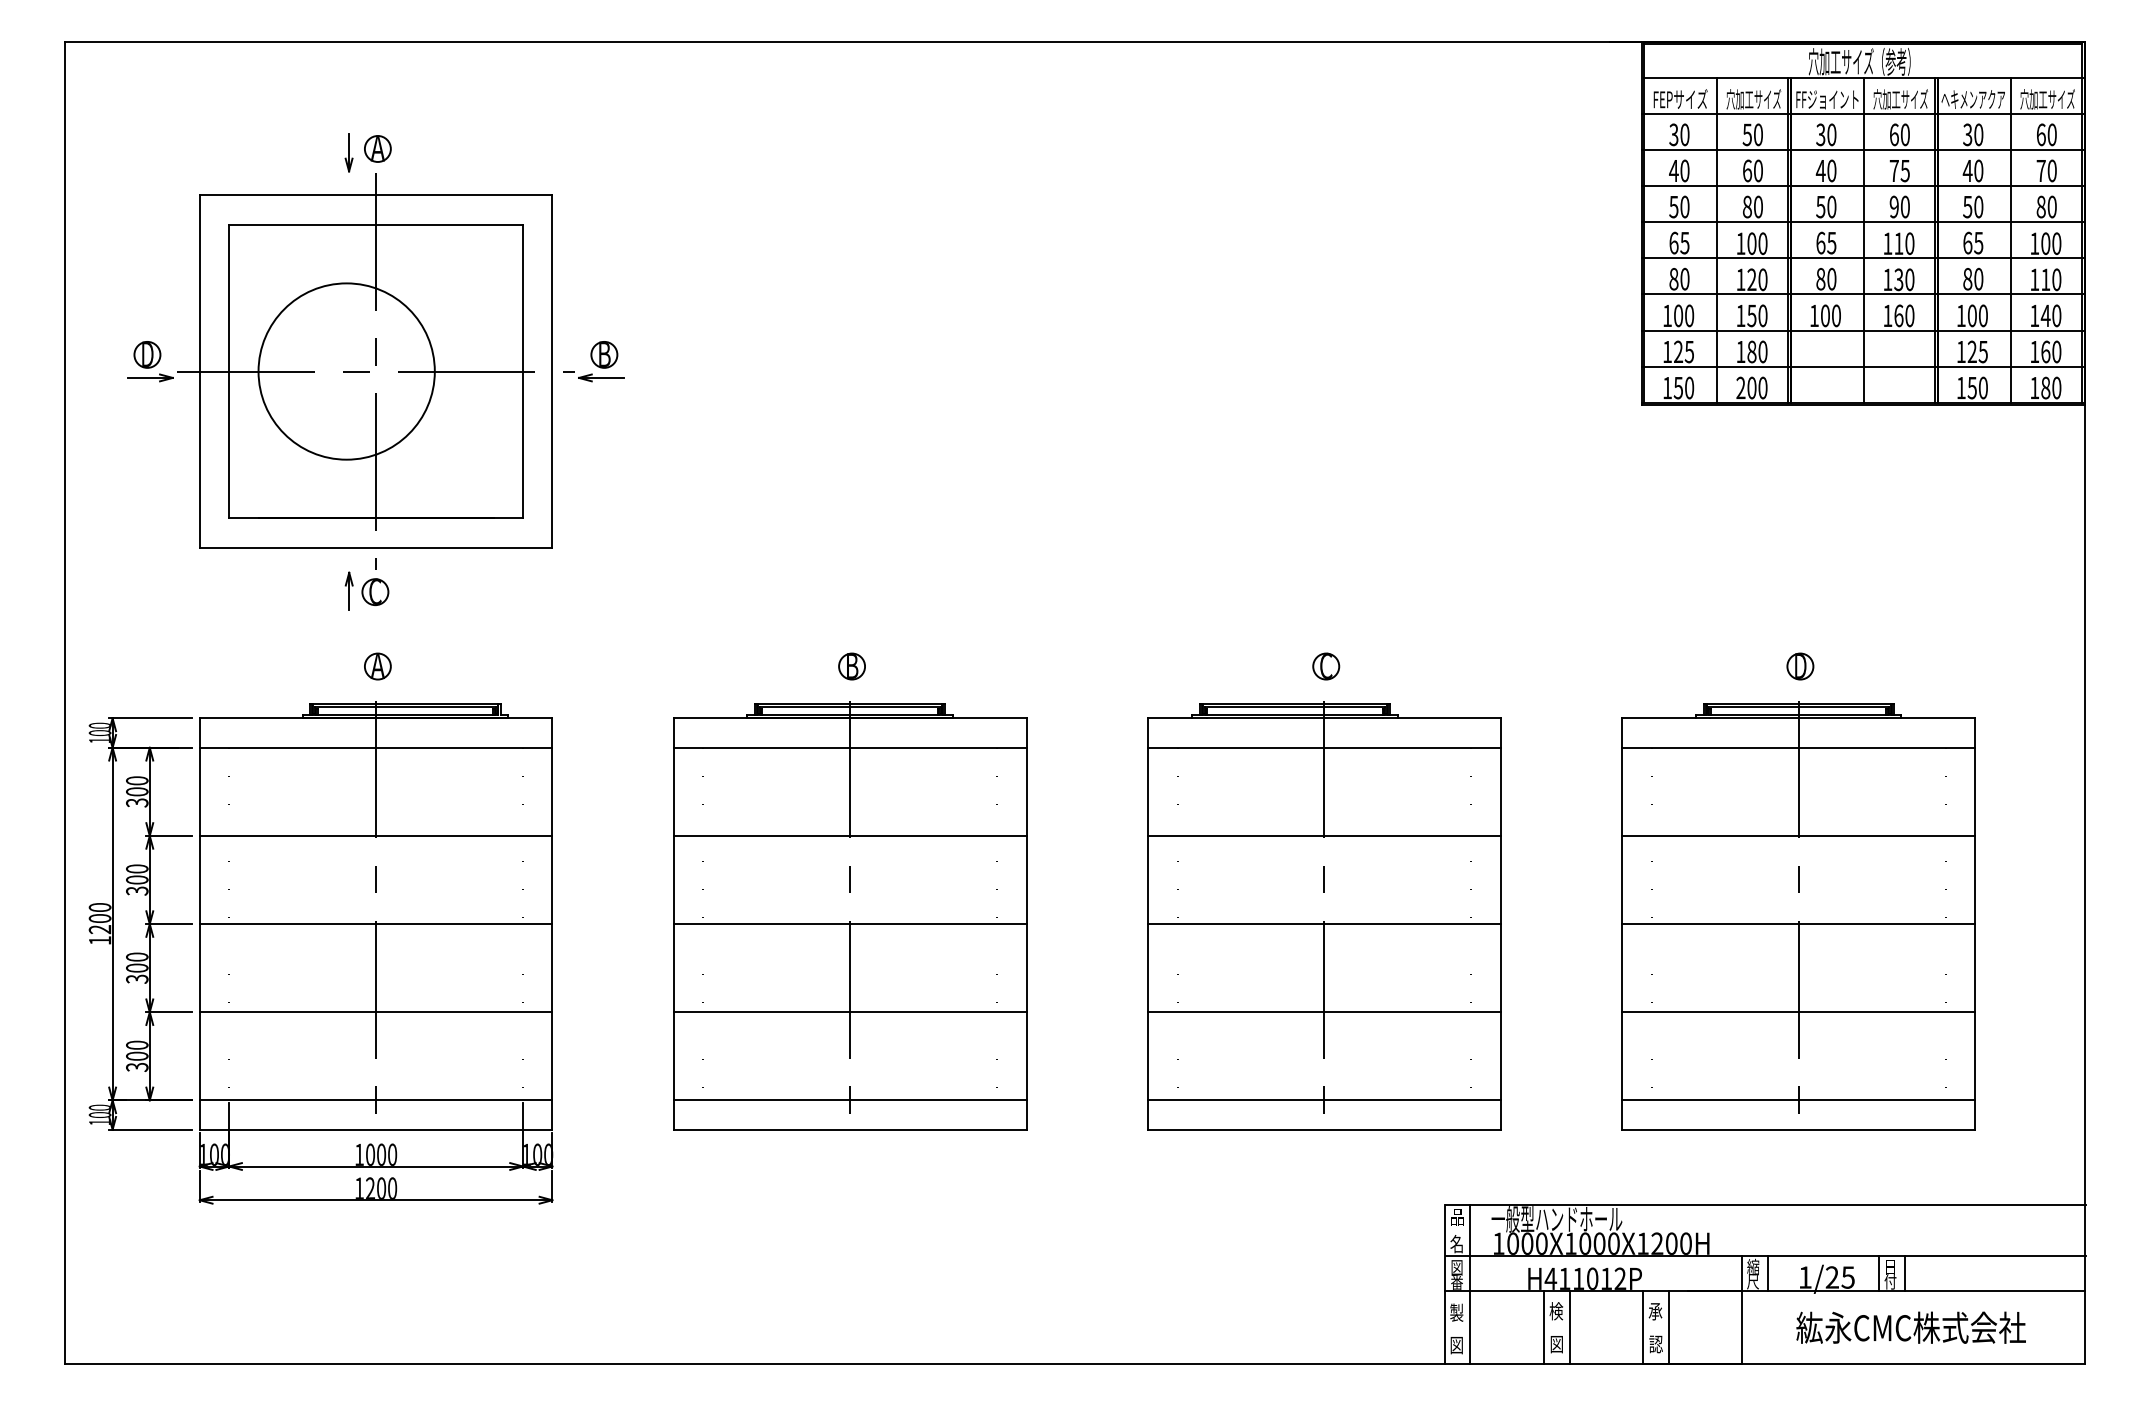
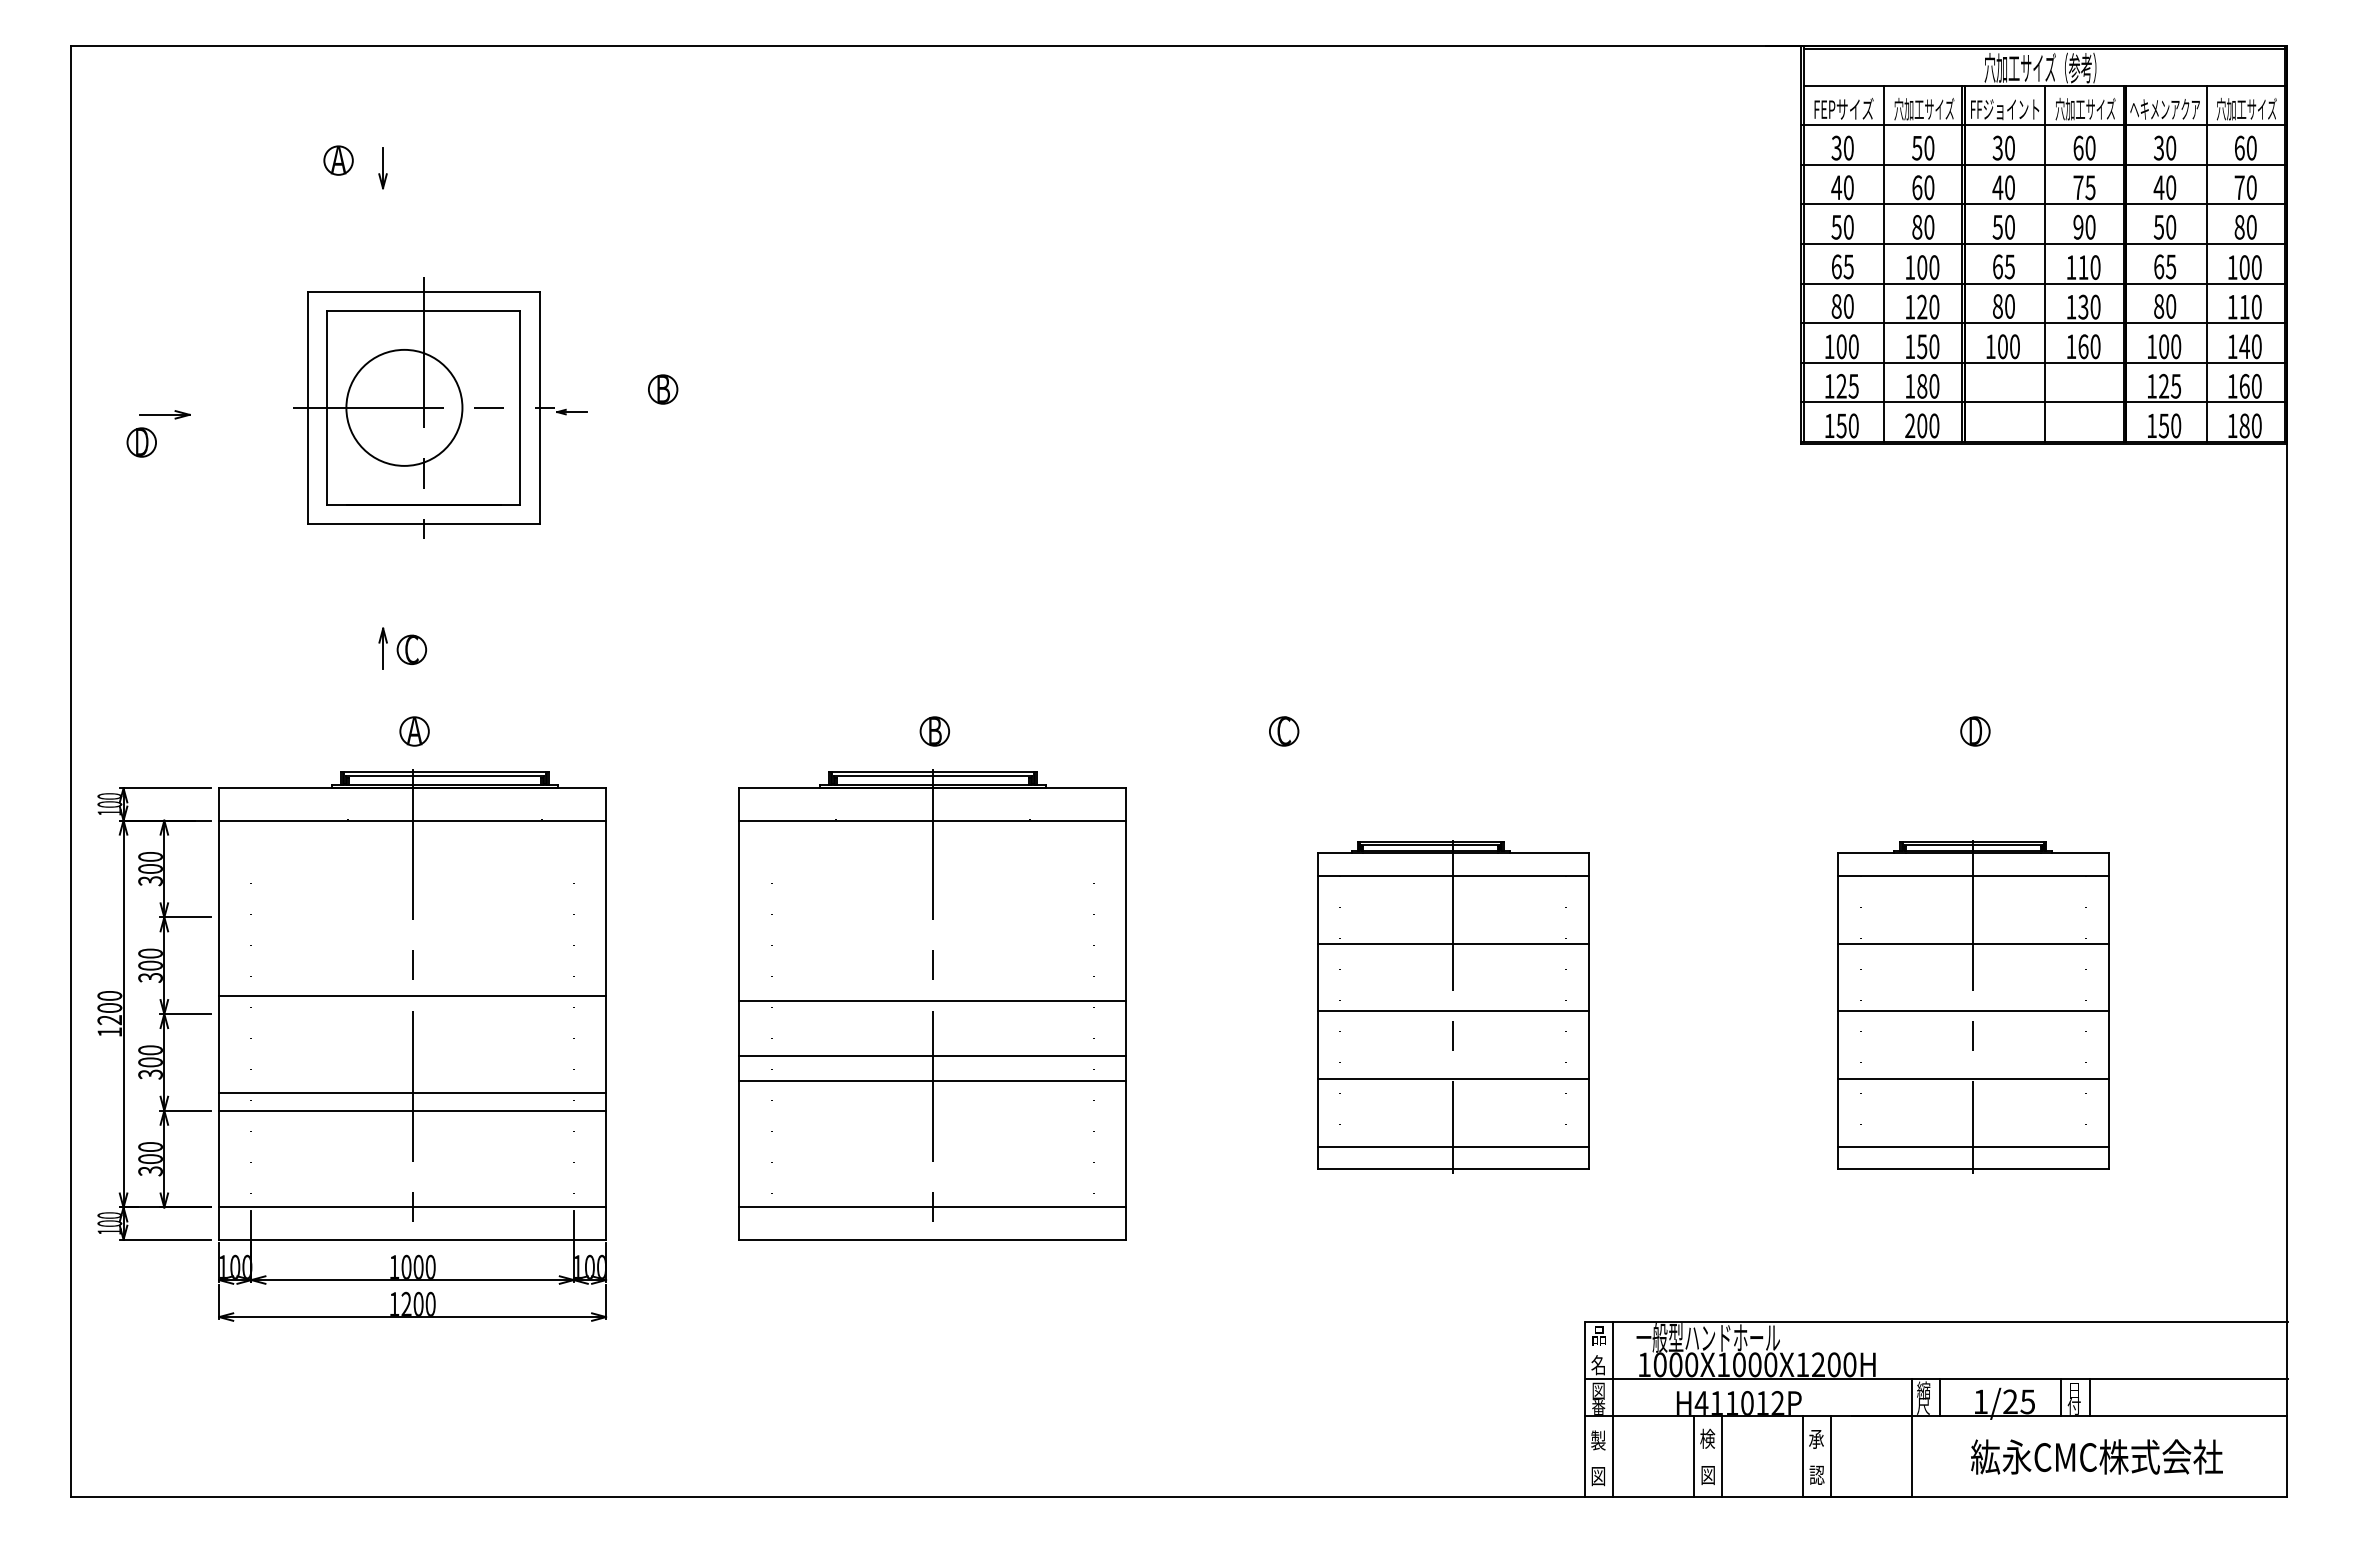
part: (377, 148) -> (338, 160), moved
part: (147, 354) -> (141, 442), moved
part: (401, 371) -> (440, 407), size x0.6
part: (1326, 666) -> (1284, 731), moved
line: (375, 836) -> (412, 996), moved
line: (849, 836) -> (932, 1001), moved
part: (1324, 915) -> (1453, 1004), size x0.7
part: (1798, 915) -> (1973, 1004), size x0.7
line: (375, 924) -> (412, 1093), moved
line: (849, 924) -> (932, 1081), moved
line: (849, 1011) -> (932, 1055), moved

